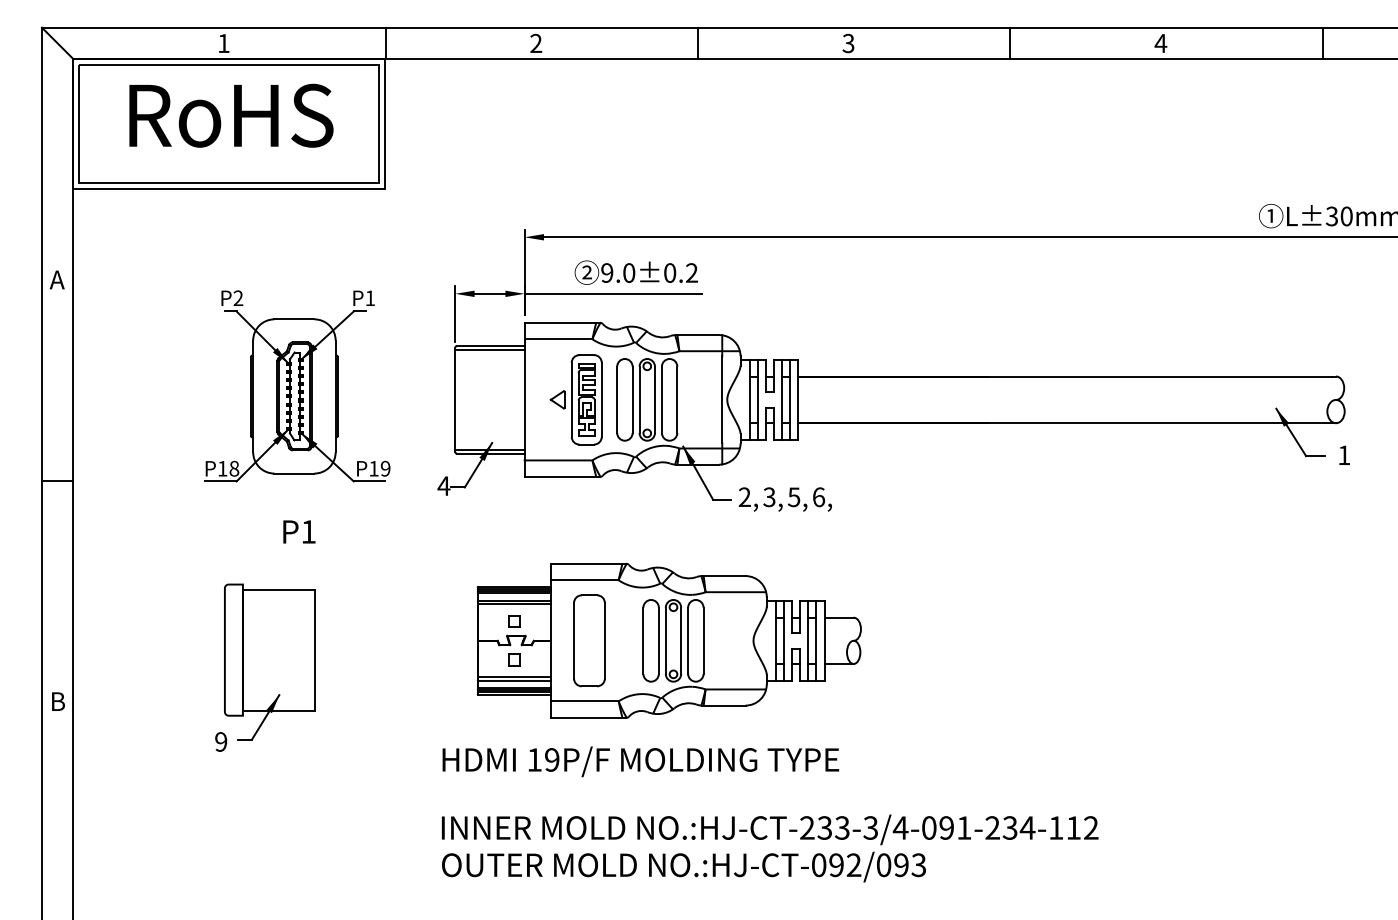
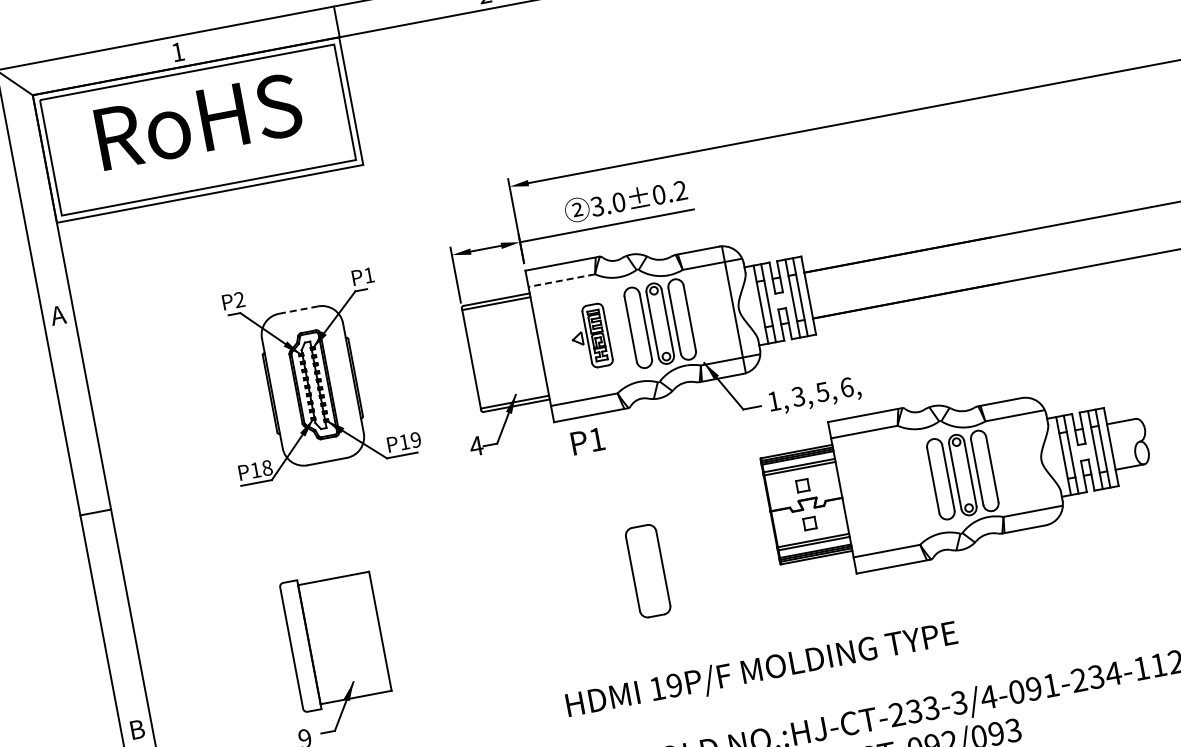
text: (607, 272) -> (597, 205), 9.0±0.2 -> 3.0±0.2
line: (293, 319) -> (297, 310), solid -> dashed
line: (558, 339) -> (561, 280), solid -> dashed
part: (575, 399) -> (589, 336), size x0.7
text: (744, 496) -> (773, 400), 2, -> 1,
text: (299, 531) -> (587, 440), moved
part: (668, 640) -> (957, 475), moved
text: (640, 761) -> (761, 670), moved

